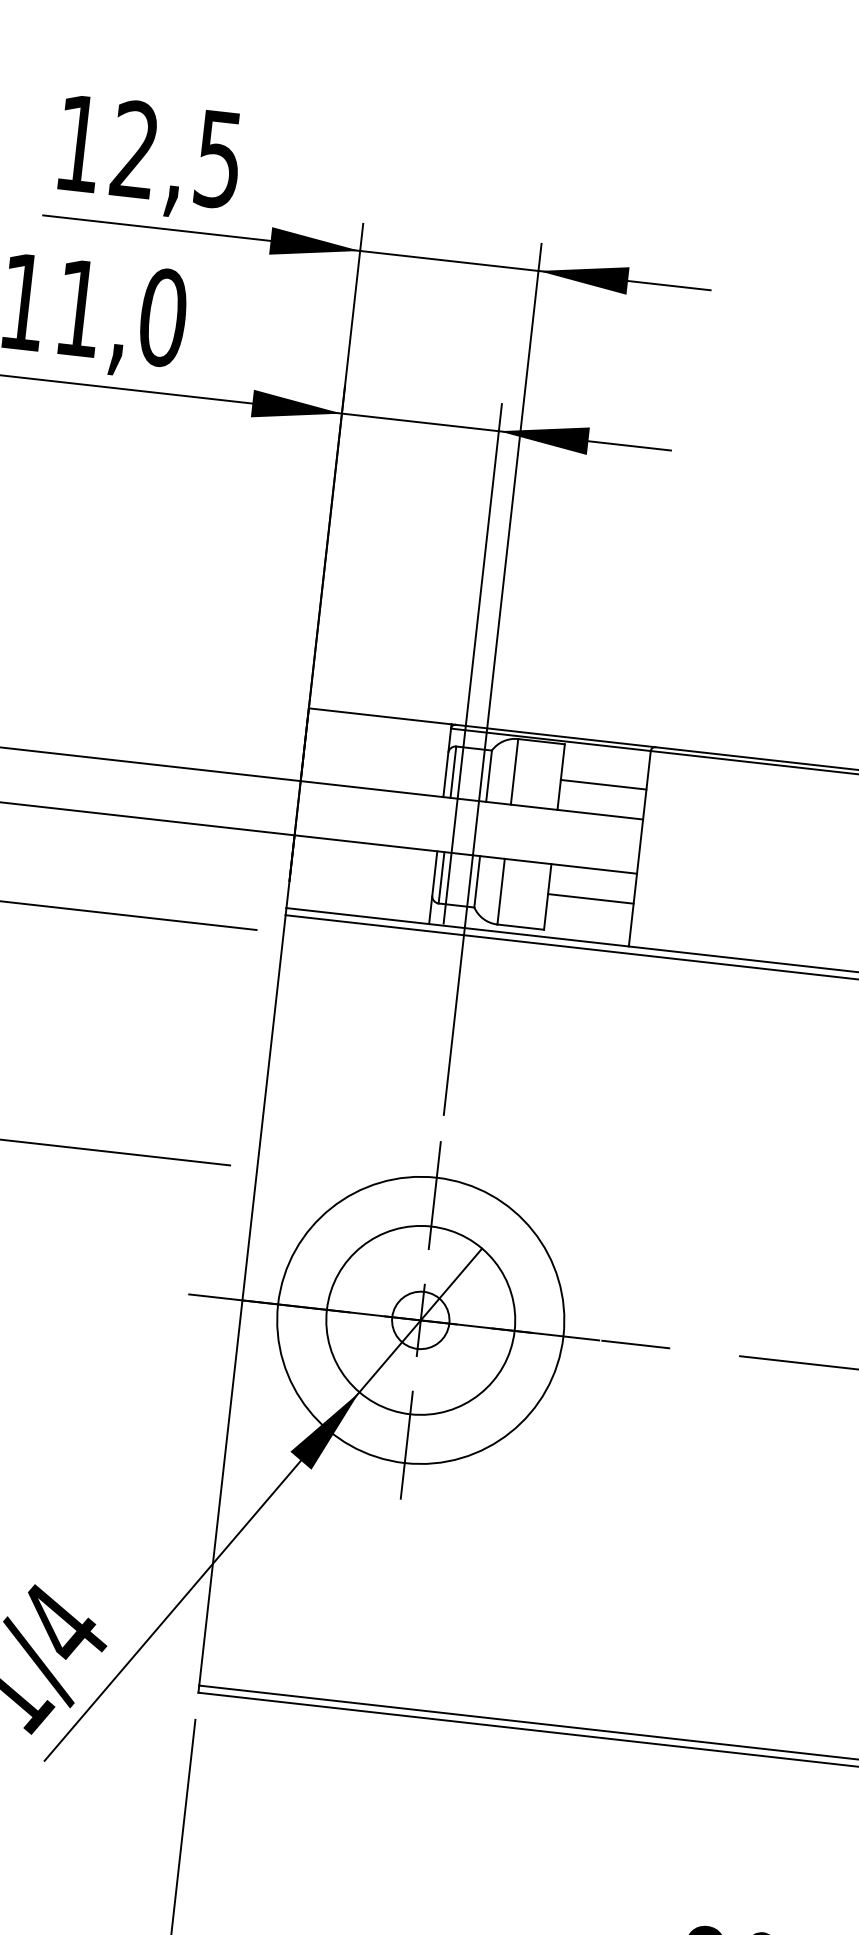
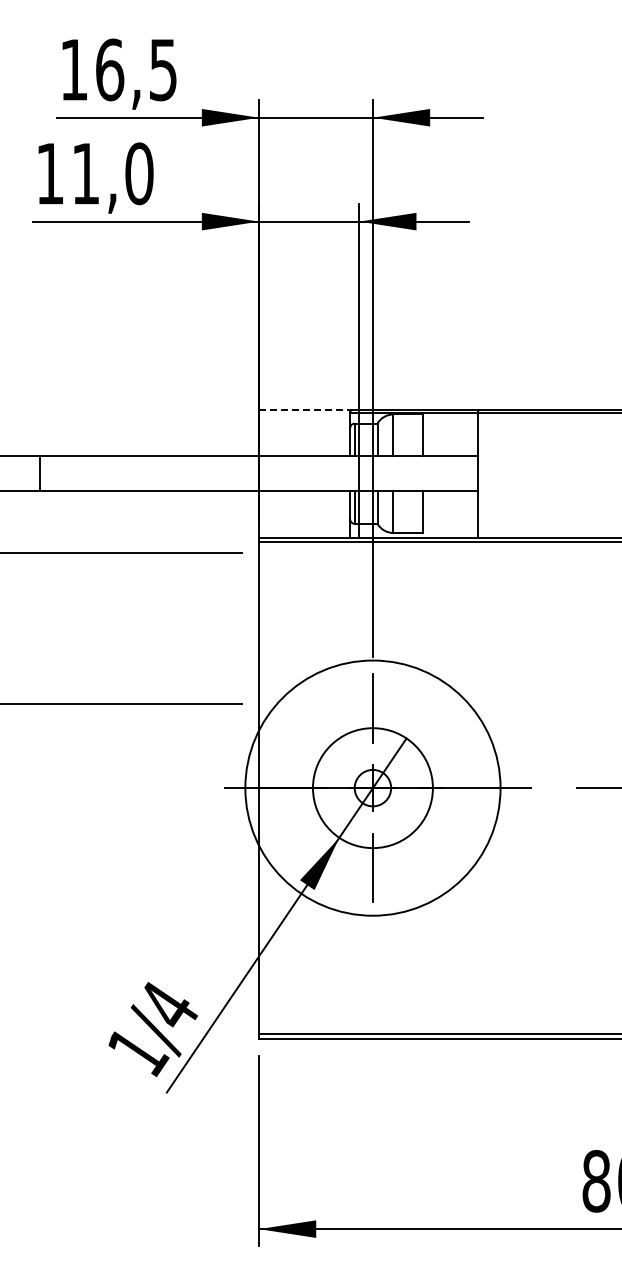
text: (136, 149) -> (110, 69), 12,5 -> 16,5
line: (380, 715) -> (304, 409), solid -> dashed
line: (603, 785) -> (450, 437), removed
line: (590, 899) -> (450, 510), removed
circle: (420, 1320) -> (372, 788), size x1.4

